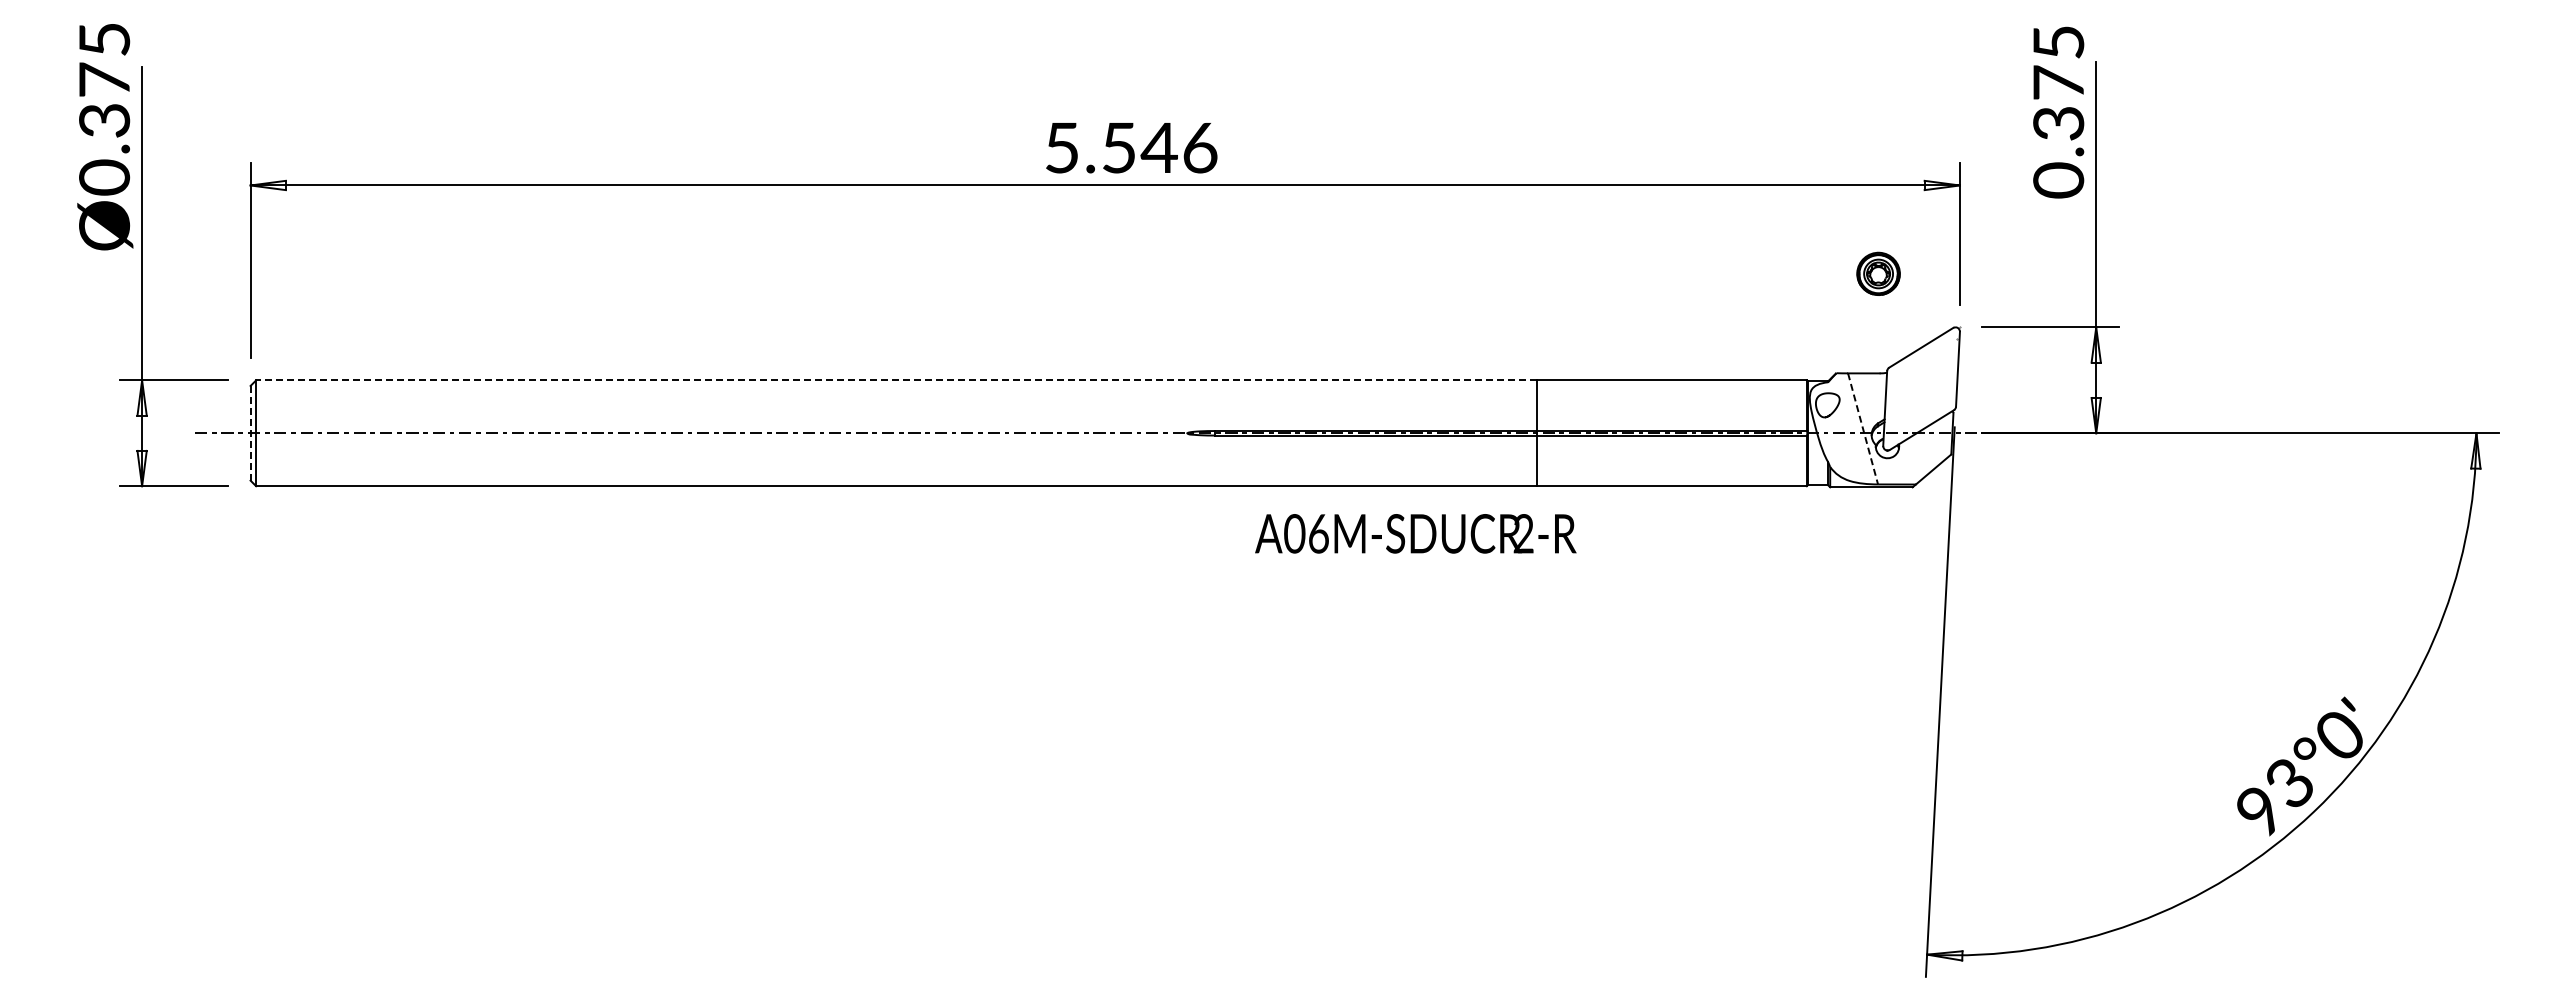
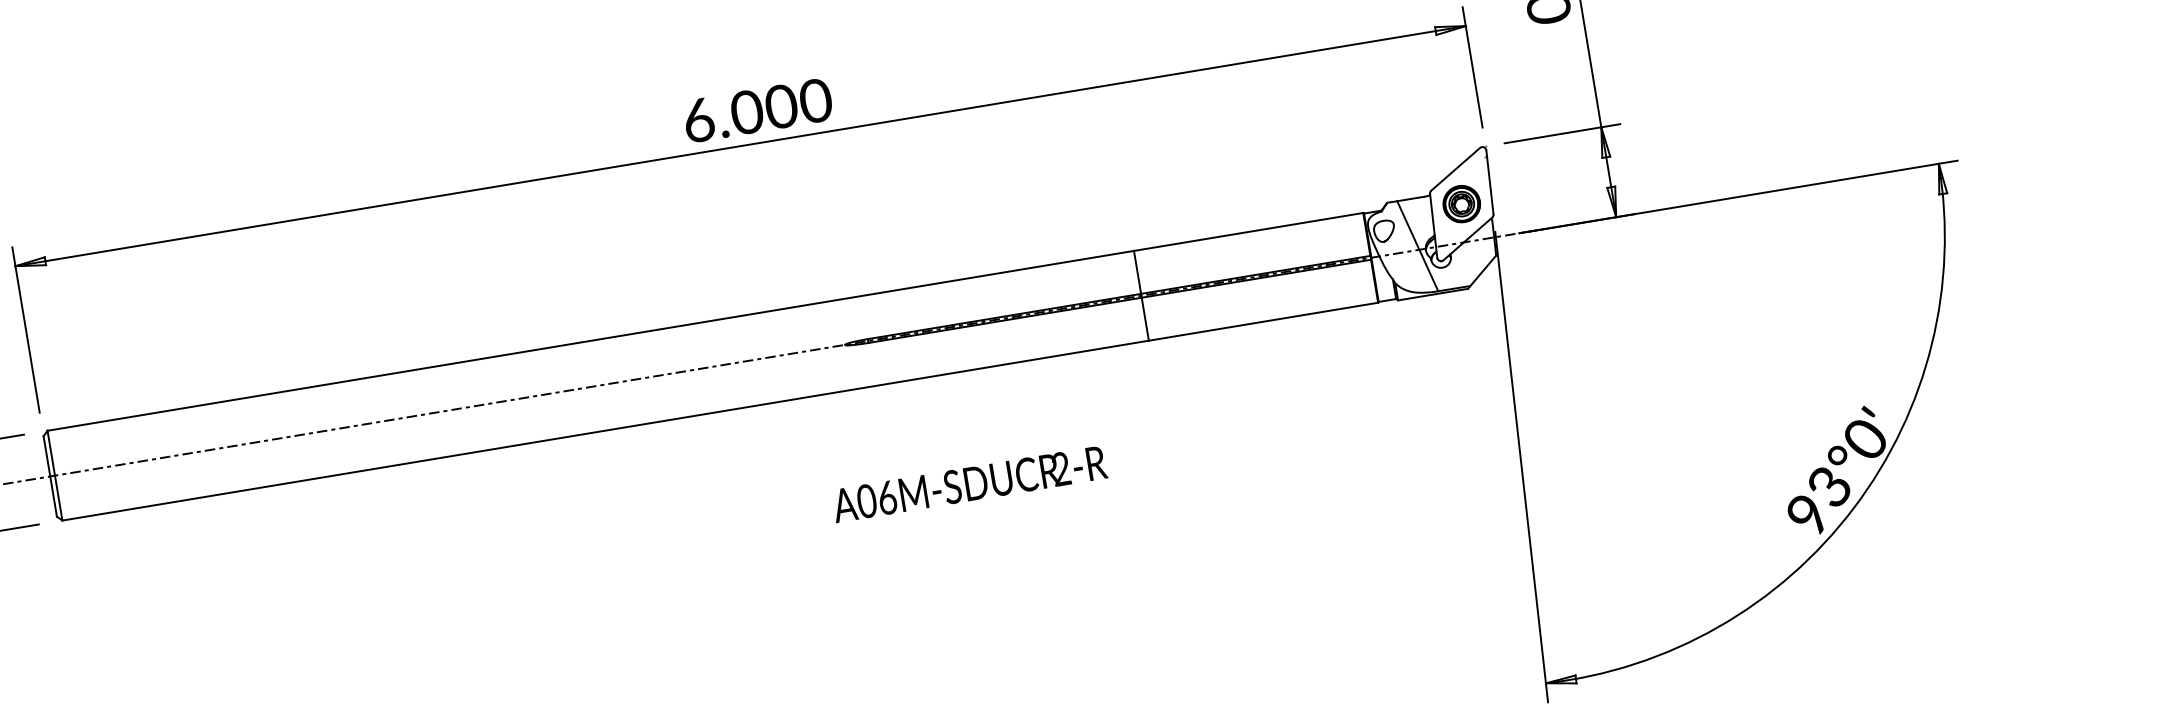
text: (1131, 147) -> (757, 110), 5.546 -> 6.000
part: (1878, 273) -> (1461, 203), moved
line: (895, 380) -> (590, 341), dashed -> solid
line: (1863, 428) -> (1418, 245), dashed -> solid
line: (250, 432) -> (50, 475), dashed -> solid
text: (1415, 533) -> (969, 484), moved

